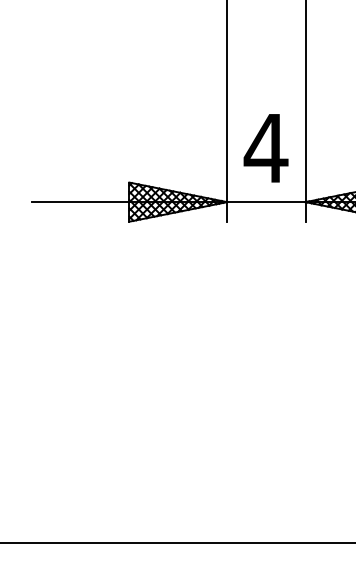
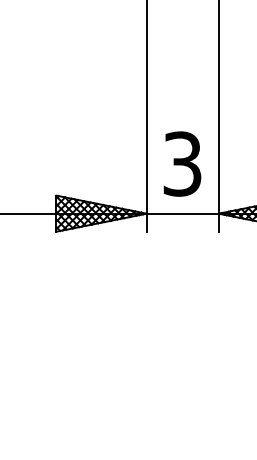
text: (265, 147) -> (181, 163), 4 -> 3

